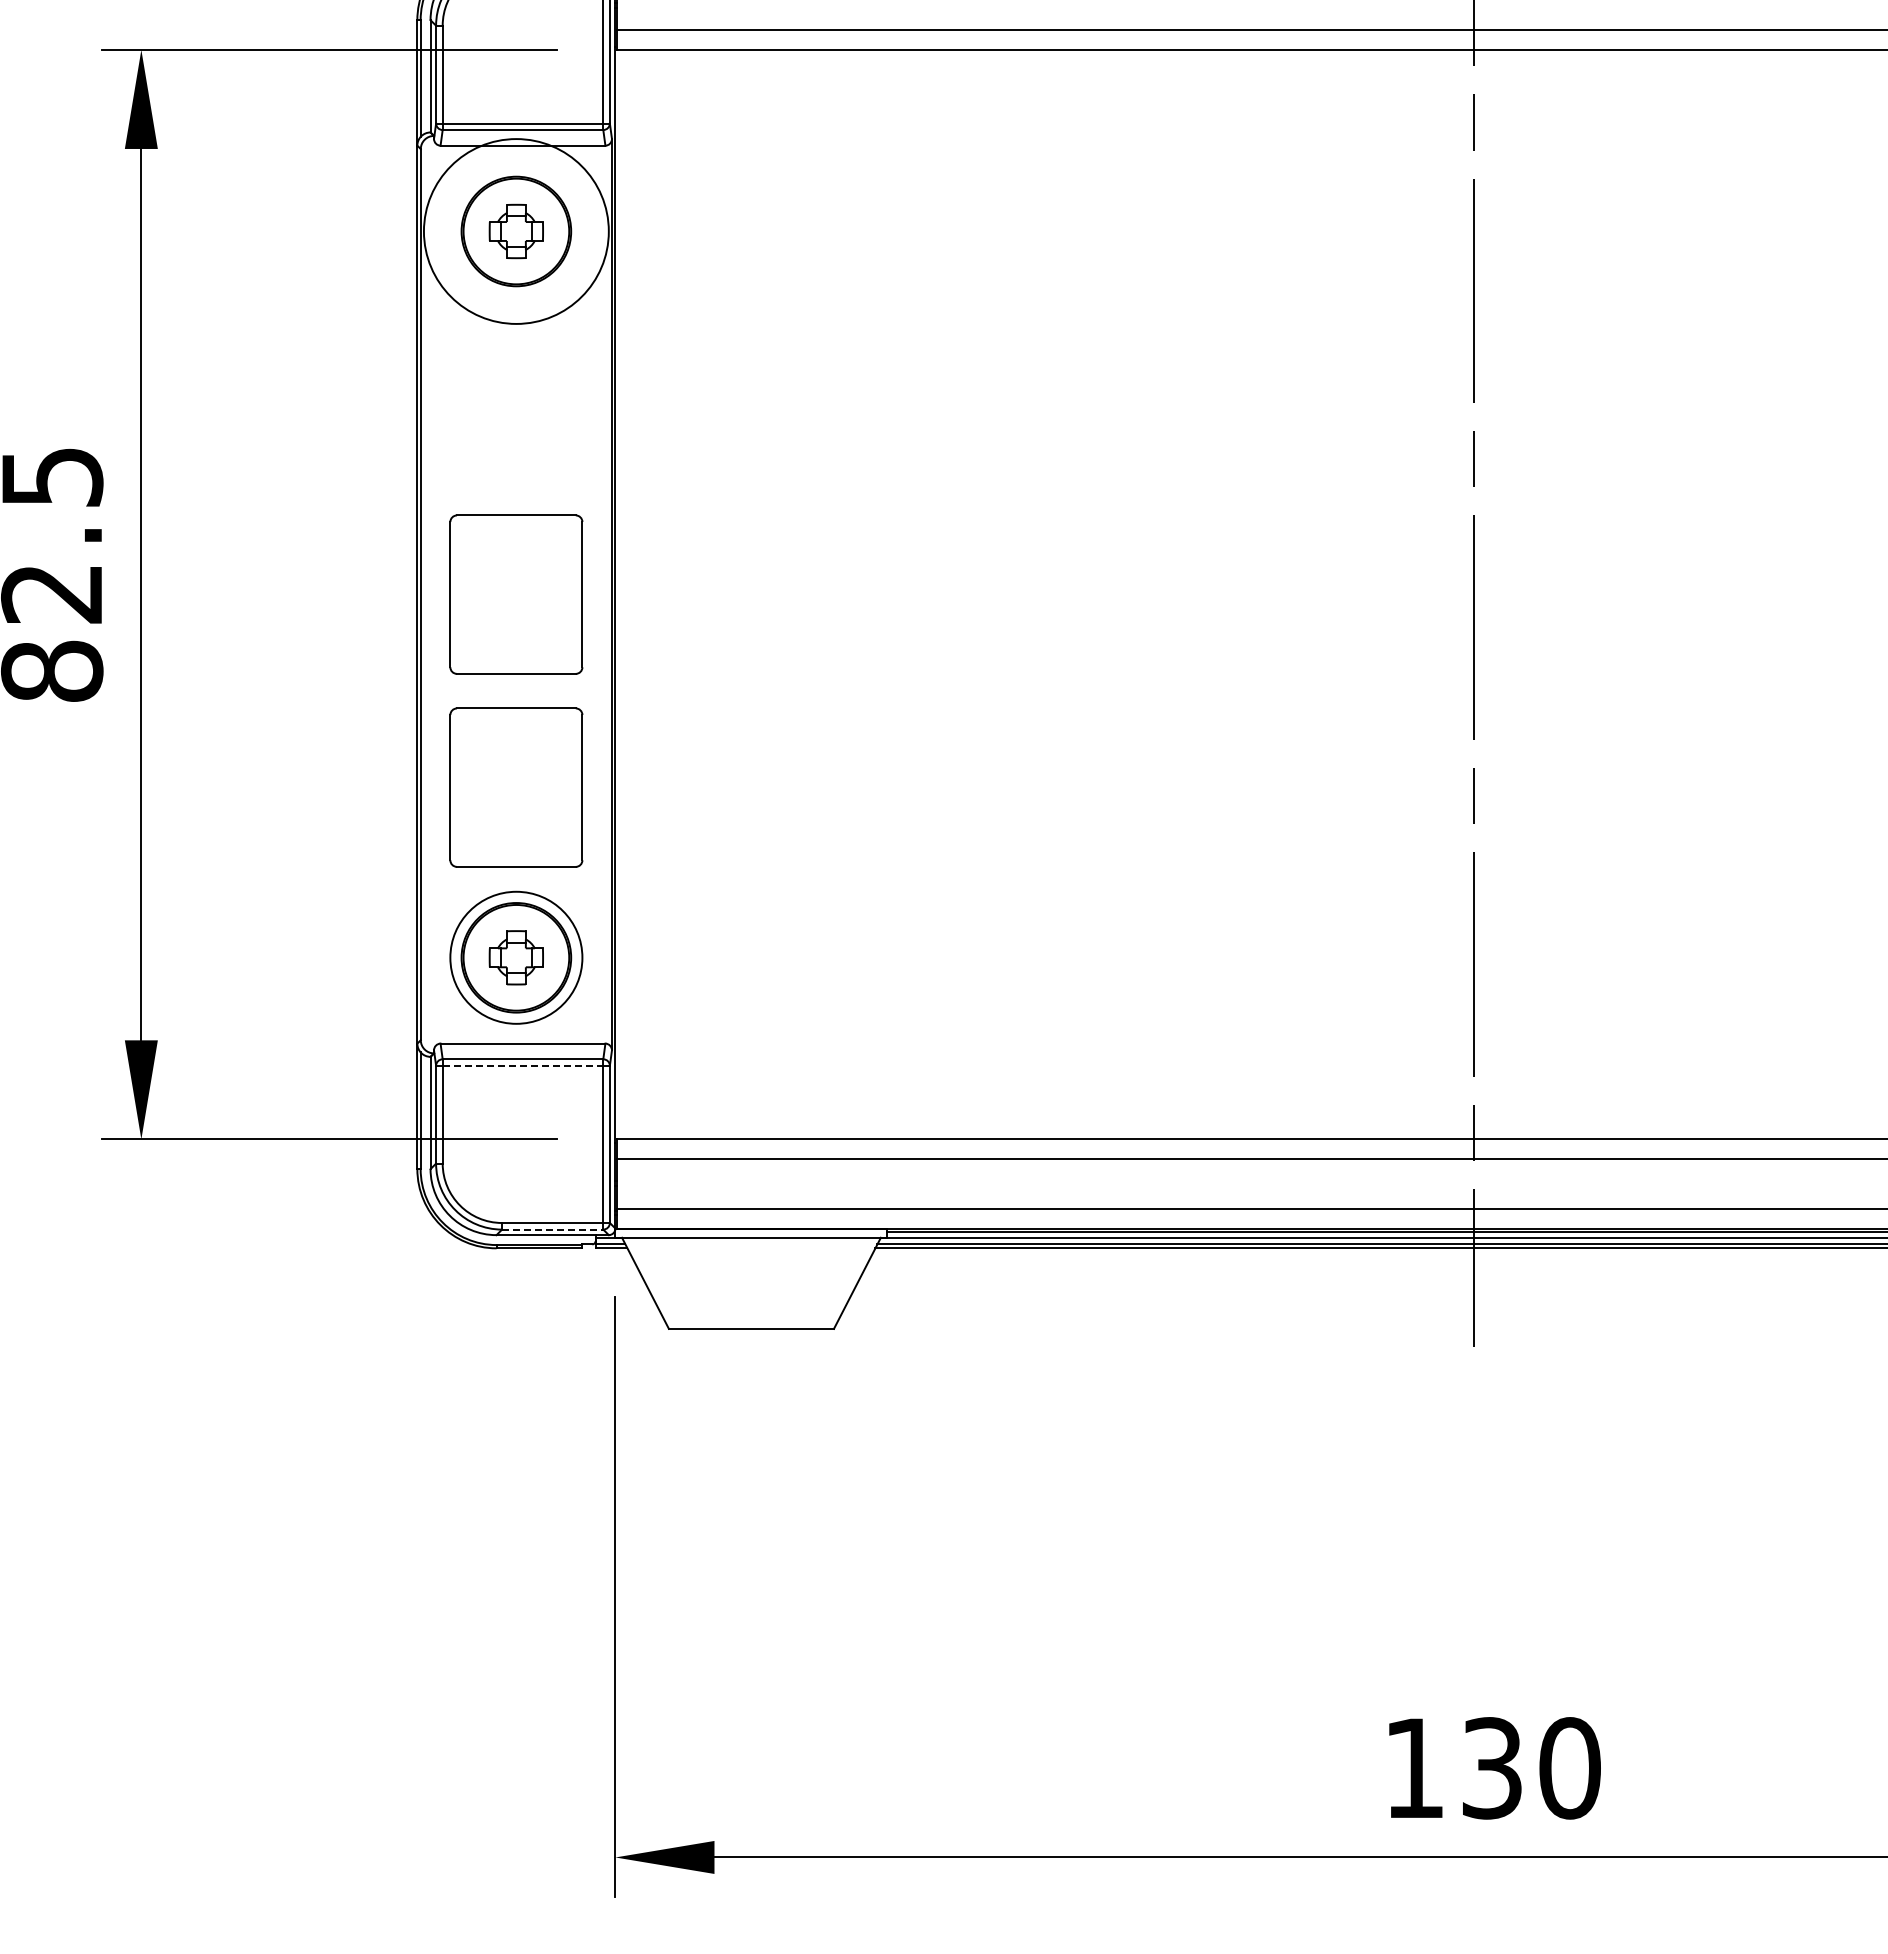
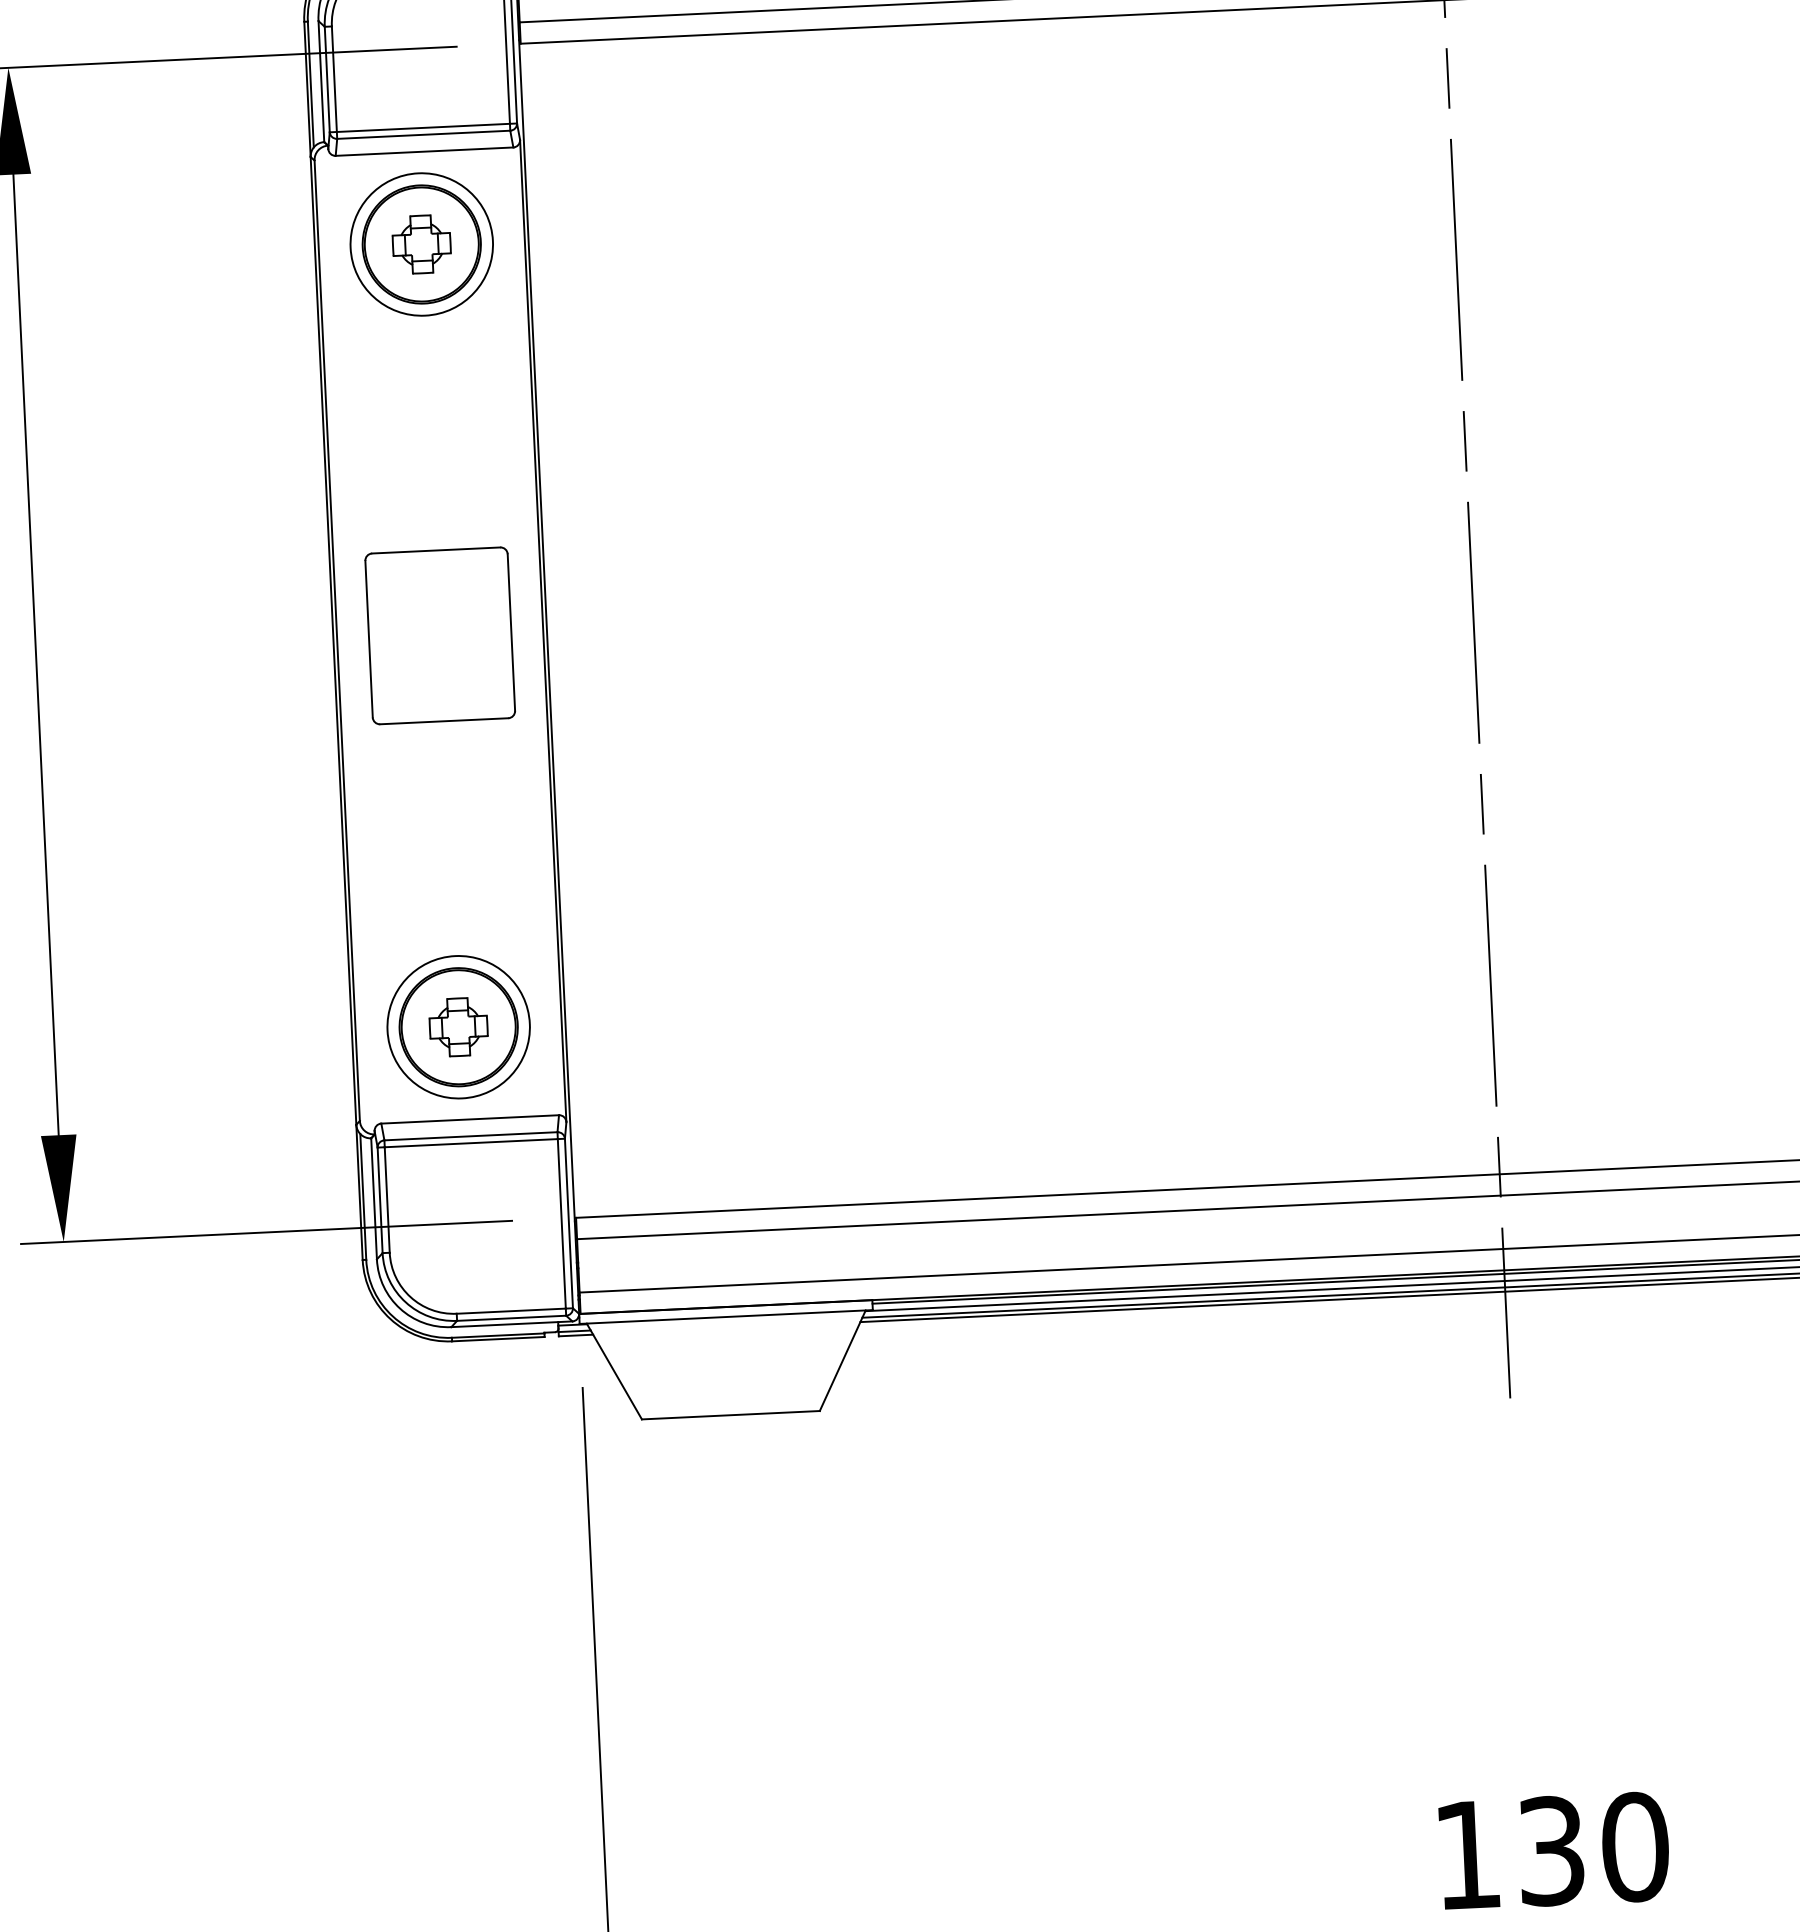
circle: (516, 231) -> (421, 244), size x0.71
part: (516, 787) -> (450, 843), removed
line: (523, 1065) -> (471, 1142), dashed -> solid
line: (552, 1229) -> (511, 1318), dashed -> solid

